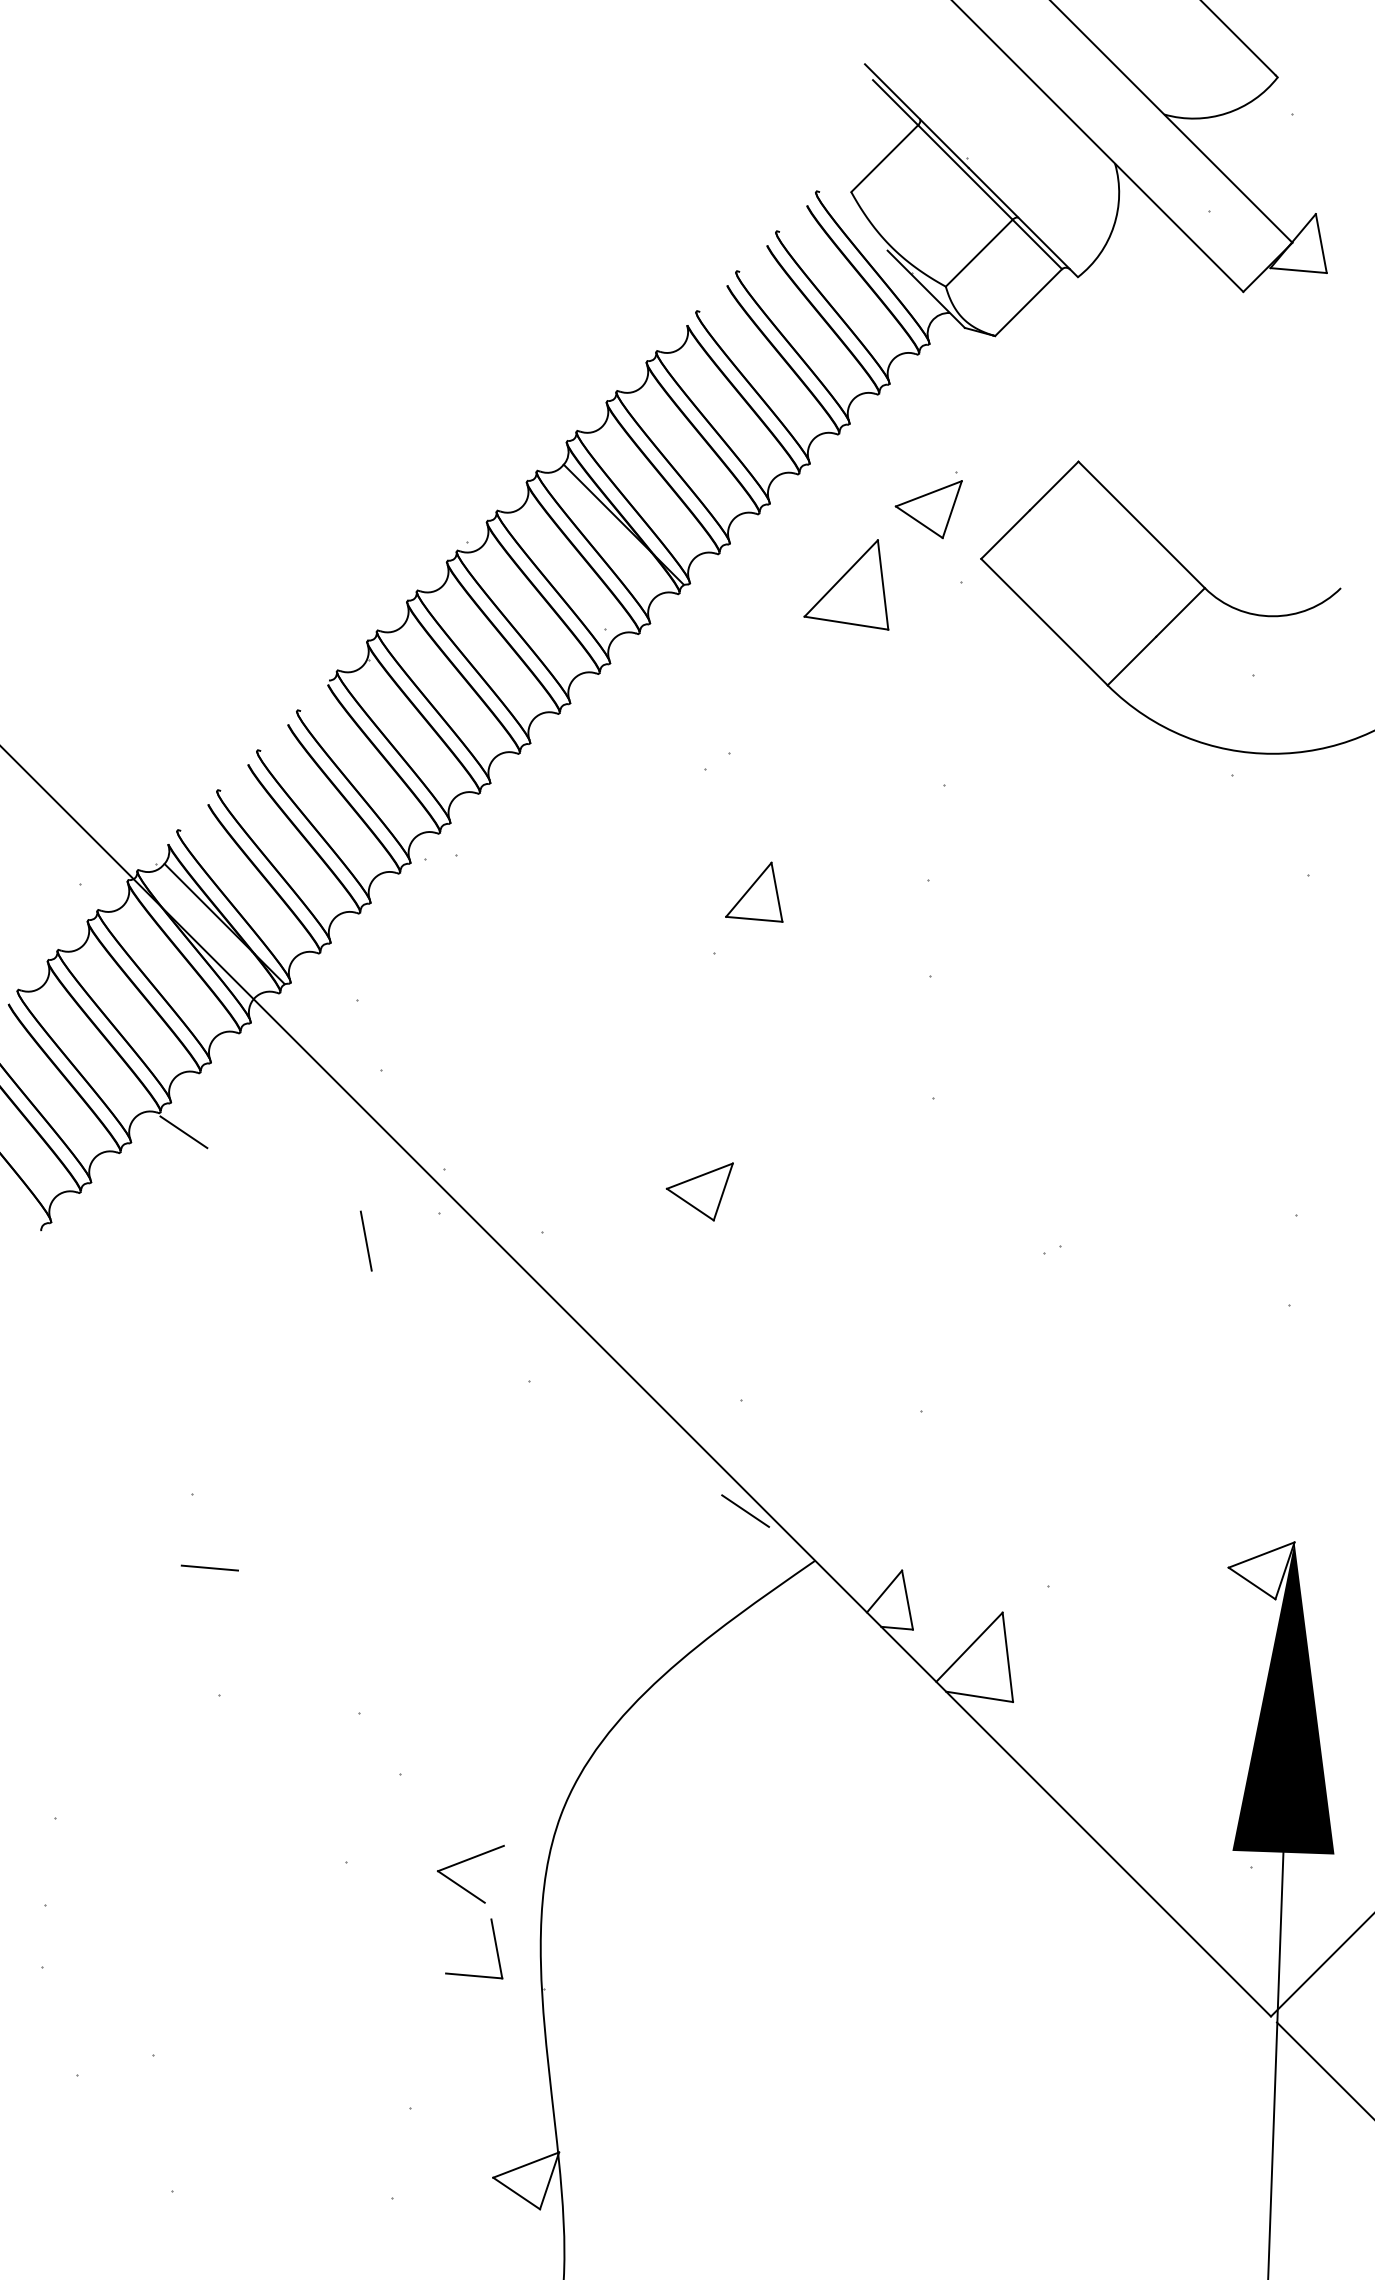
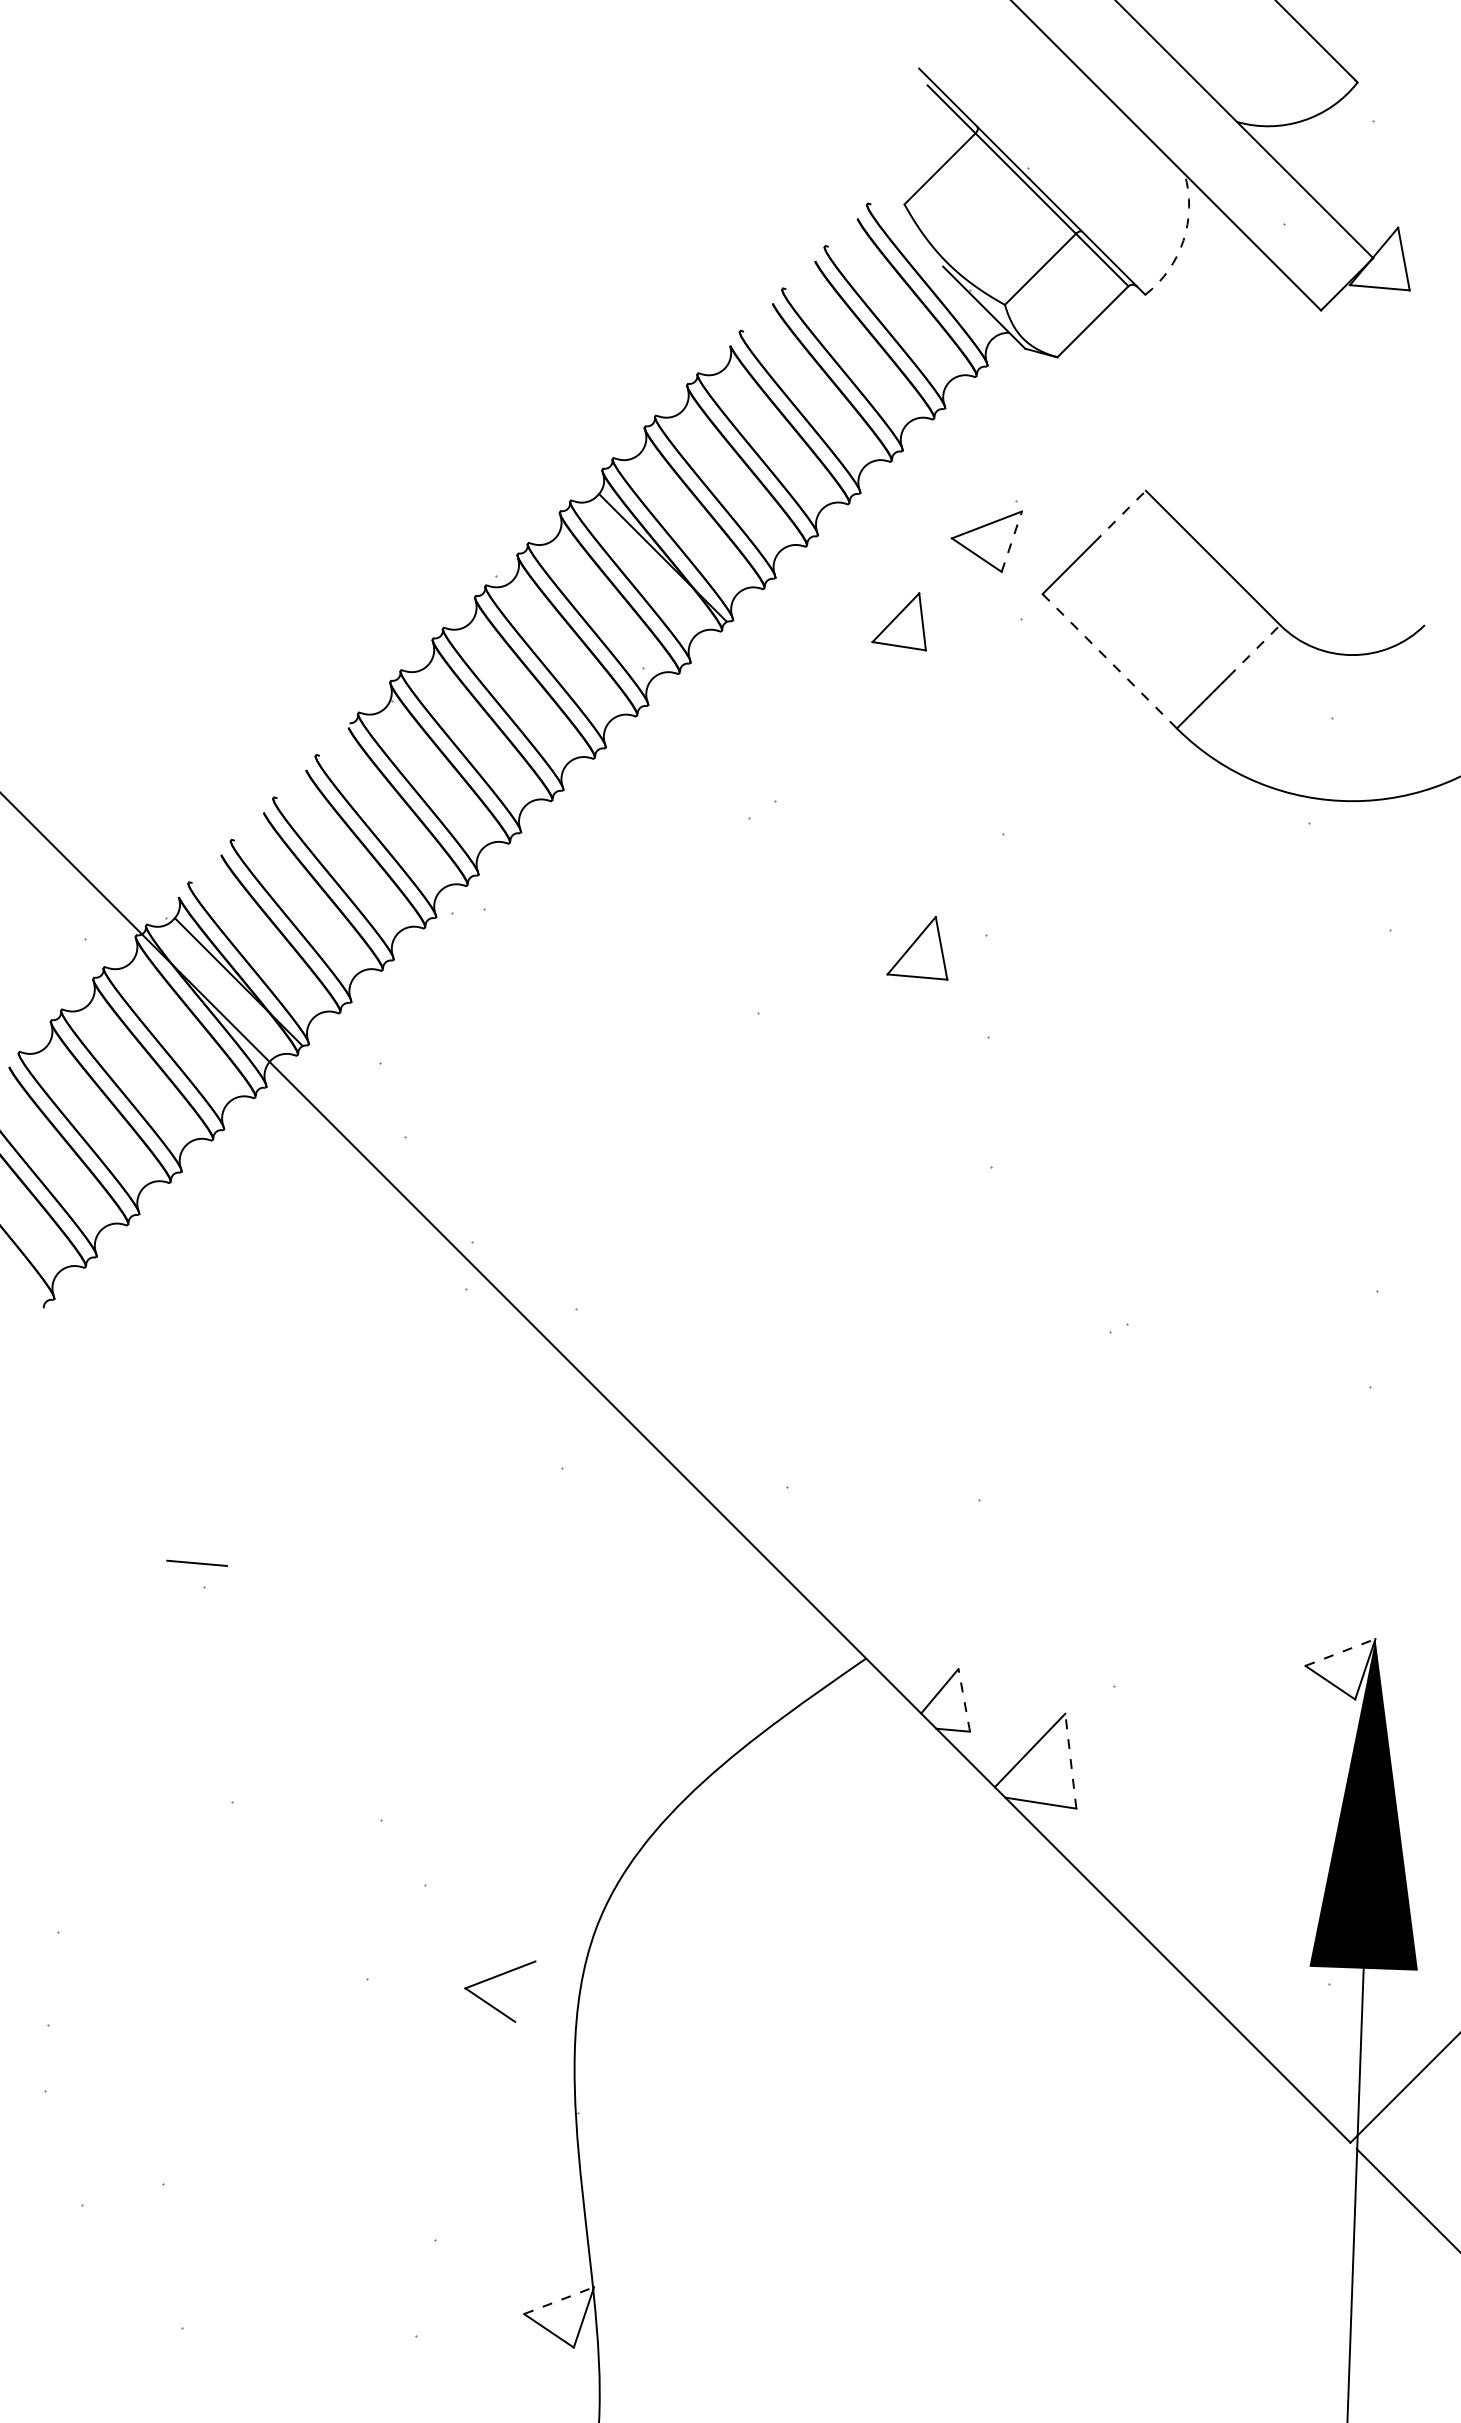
arc: (1113, 226) -> (1183, 240), solid -> dashed
line: (1054, 485) -> (1120, 516), solid -> dashed
line: (951, 509) -> (1011, 541), solid -> dashed
part: (845, 584) -> (898, 621), size x0.6
line: (1180, 611) -> (1254, 650), solid -> dashed
line: (1044, 622) -> (1109, 661), solid -> dashed
part: (754, 891) -> (917, 947), moved
line: (183, 1132) -> (195, 1203), removed
part: (699, 1191) -> (743, 1266), removed
line: (366, 1240) -> (389, 1318), removed
line: (745, 1510) -> (792, 1605), removed
line: (1261, 1555) -> (1340, 1652), solid -> dashed
line: (209, 1567) -> (196, 1562), moved
line: (907, 1600) -> (964, 1700), solid -> dashed
line: (1007, 1657) -> (1070, 1761), solid -> dashed
part: (494, 1942) -> (525, 2064), removed
line: (526, 2164) -> (559, 2300), solid -> dashed

